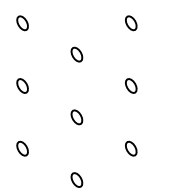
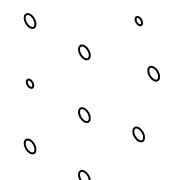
part: (131, 23) -> (138, 21), size x0.6
part: (22, 85) -> (29, 83), size x0.6
part: (131, 85) -> (153, 73), moved
part: (131, 148) -> (138, 134), moved

